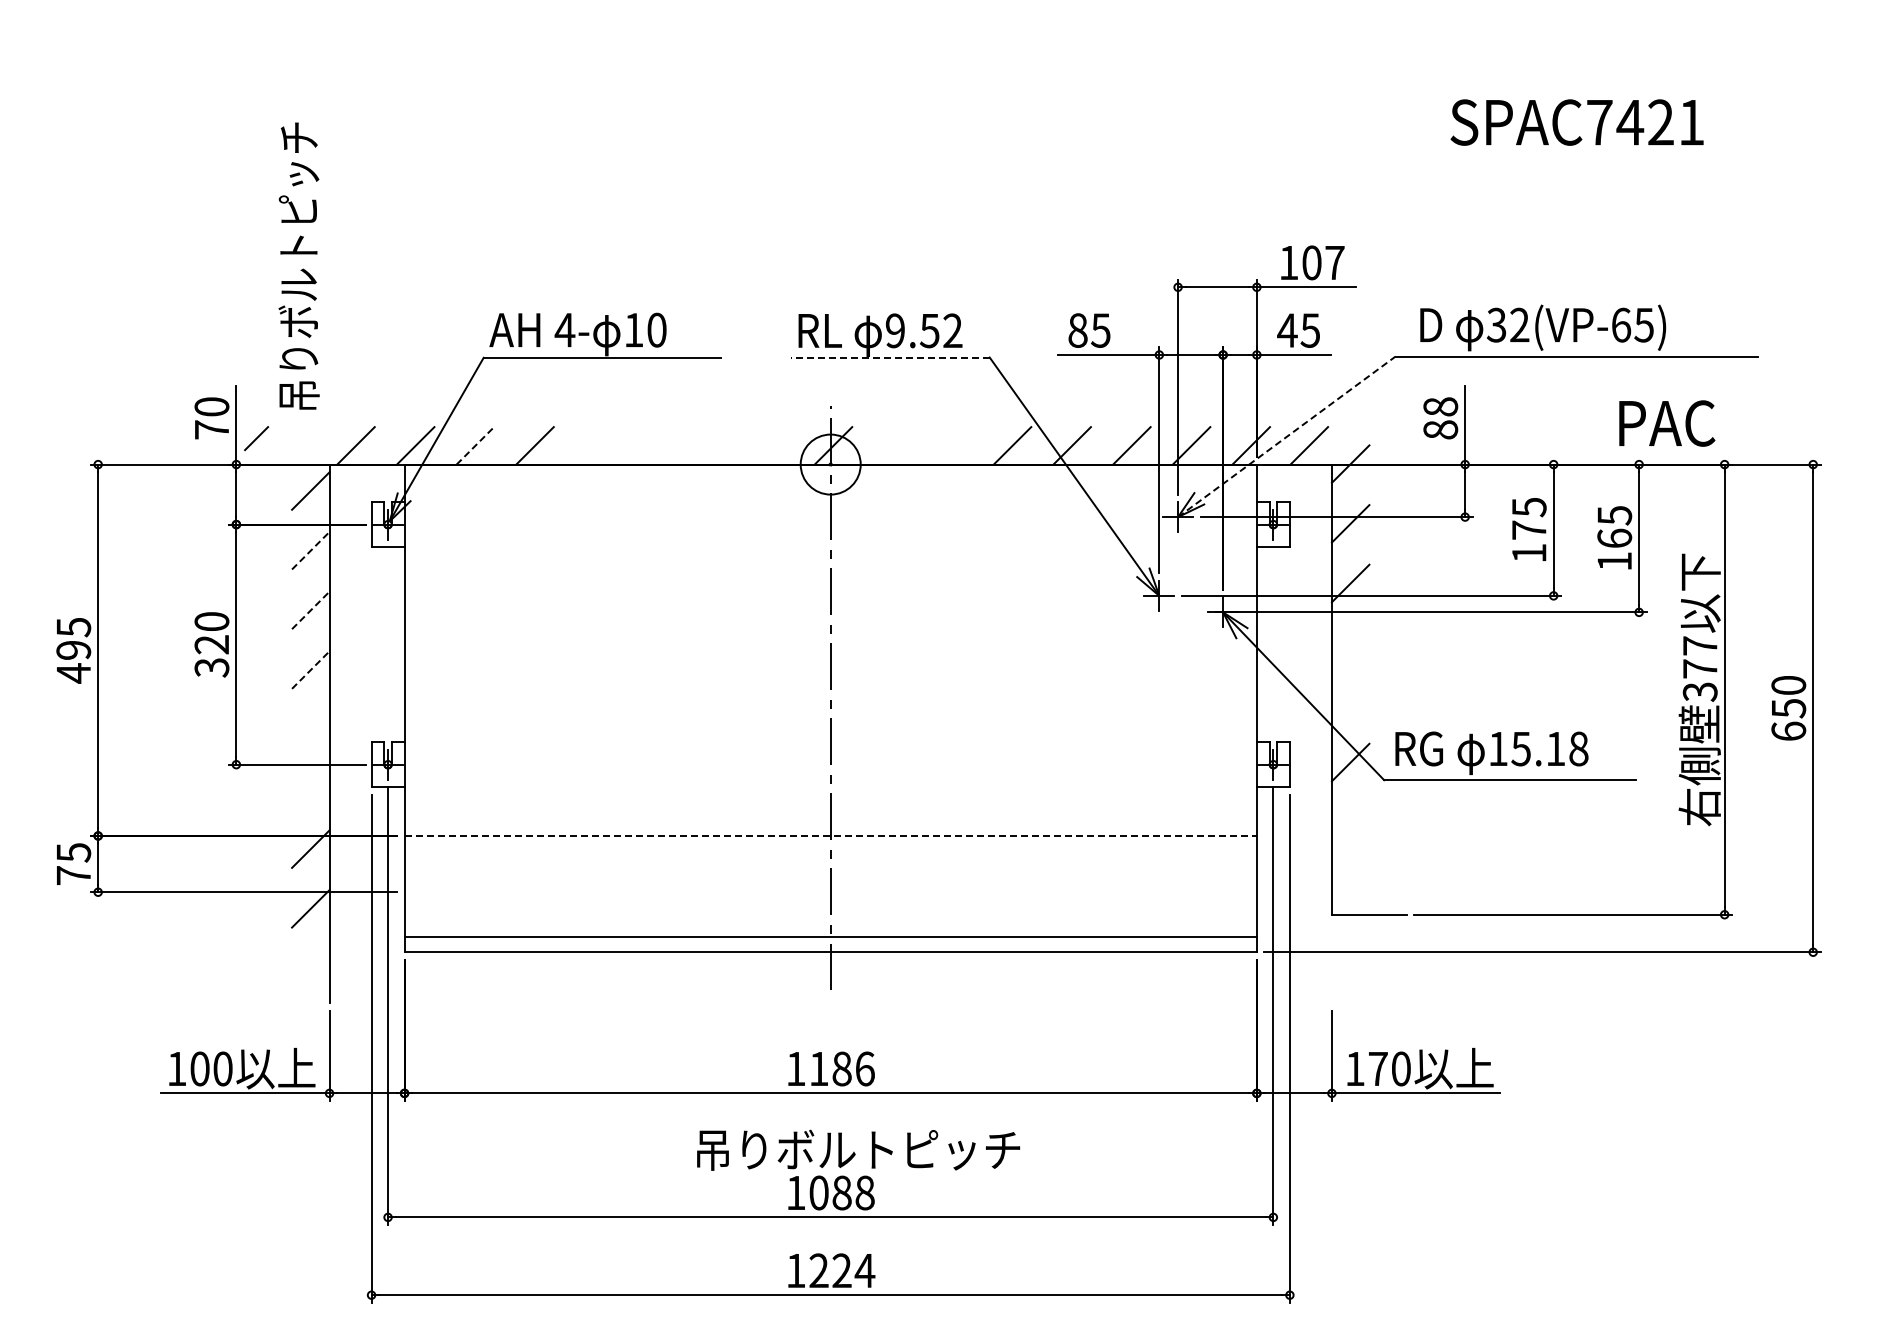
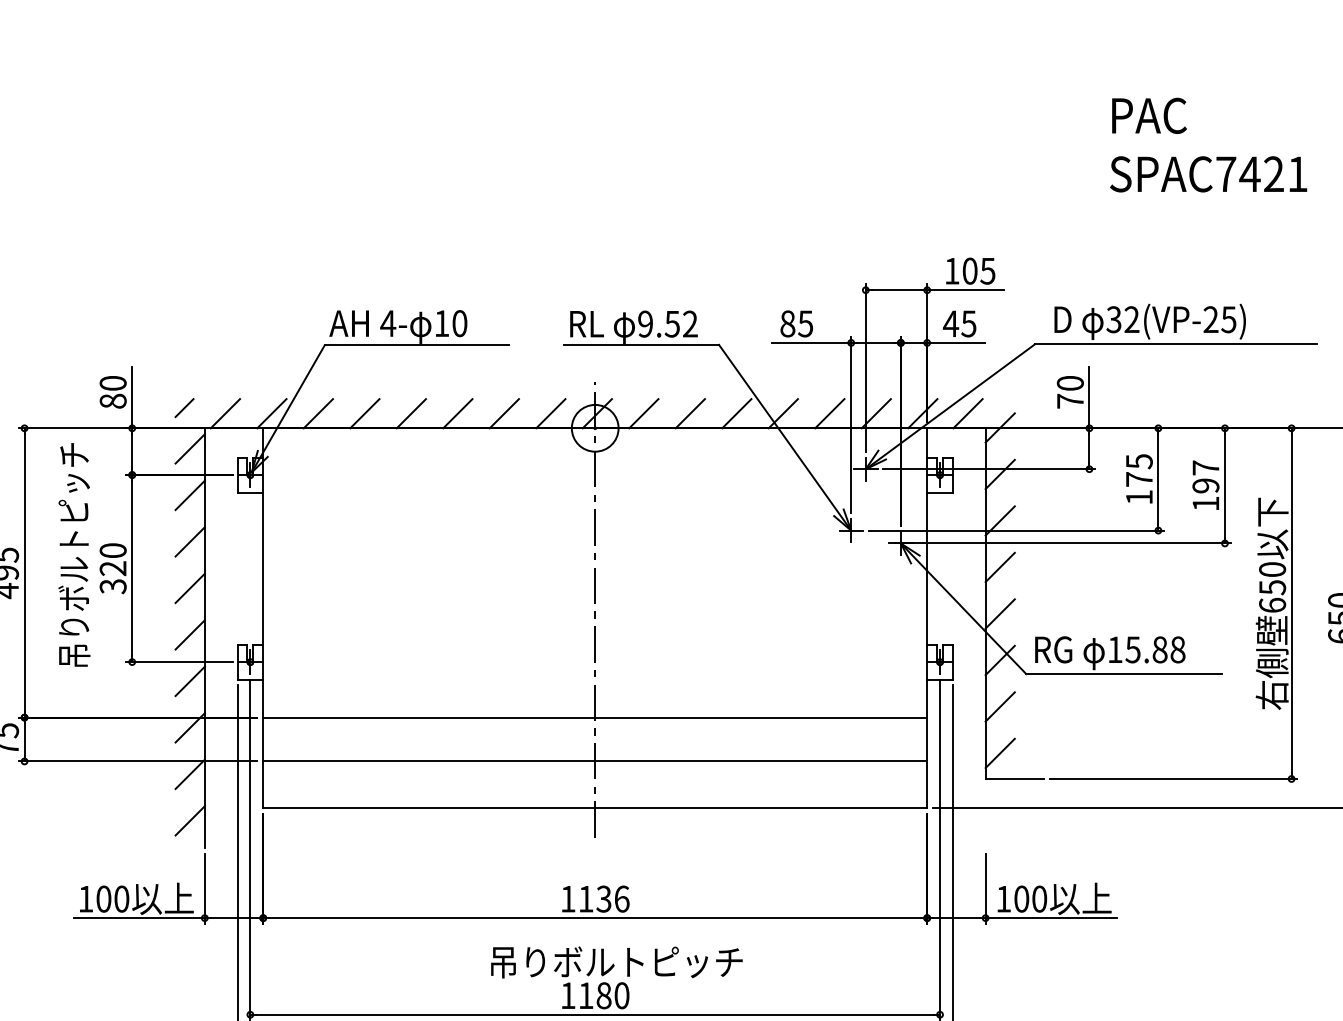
text: (1576, 122) -> (1208, 174), moved
text: (1334, 263) -> (987, 271), 107 -> 105
text: (298, 265) -> (73, 554), moved
text: (1621, 324) -> (1211, 319), 32(VP-65) -> 32(VP-25)
line: (890, 357) -> (641, 344), dashed -> solid
text: (1440, 418) -> (1070, 392), 88 -> 70
text: (1667, 423) -> (1149, 115), moved
text: (211, 429) -> (112, 400), 70 -> 80
line: (1287, 436) -> (951, 406), dashed -> solid
line: (256, 438) -> (184, 407), moved
line: (475, 445) -> (318, 413), dashed -> solid
line: (594, 445) -> (411, 413), added
line: (654, 445) -> (457, 413), added
line: (713, 445) -> (503, 413), added
line: (773, 445) -> (550, 413), added
line: (892, 445) -> (643, 413), added
line: (952, 445) -> (690, 413), added
text: (1614, 527) -> (1205, 477), 165 -> 197
line: (310, 550) -> (189, 495), dashed -> solid
line: (310, 610) -> (189, 541), dashed -> solid
line: (1350, 642) -> (1000, 566), added
text: (1699, 668) -> (1271, 587), 377 -> 650
line: (310, 670) -> (189, 588), dashed -> solid
line: (1350, 702) -> (1000, 613), added
line: (310, 729) -> (189, 634), added
text: (1555, 748) -> (1159, 649), 15.18 -> 15.88
line: (310, 789) -> (189, 681), added
line: (1350, 822) -> (1000, 707), added
line: (831, 835) -> (595, 717), dashed -> solid
line: (1350, 881) -> (1000, 753), added
line: (830, 937) -> (595, 761), moved
line: (310, 968) -> (189, 820), added
text: (841, 1068) -> (603, 898), 1186 -> 1136
text: (1378, 1068) -> (1021, 898), 170 -> 100
text: (841, 1192) -> (603, 995), 1088 -> 1180

